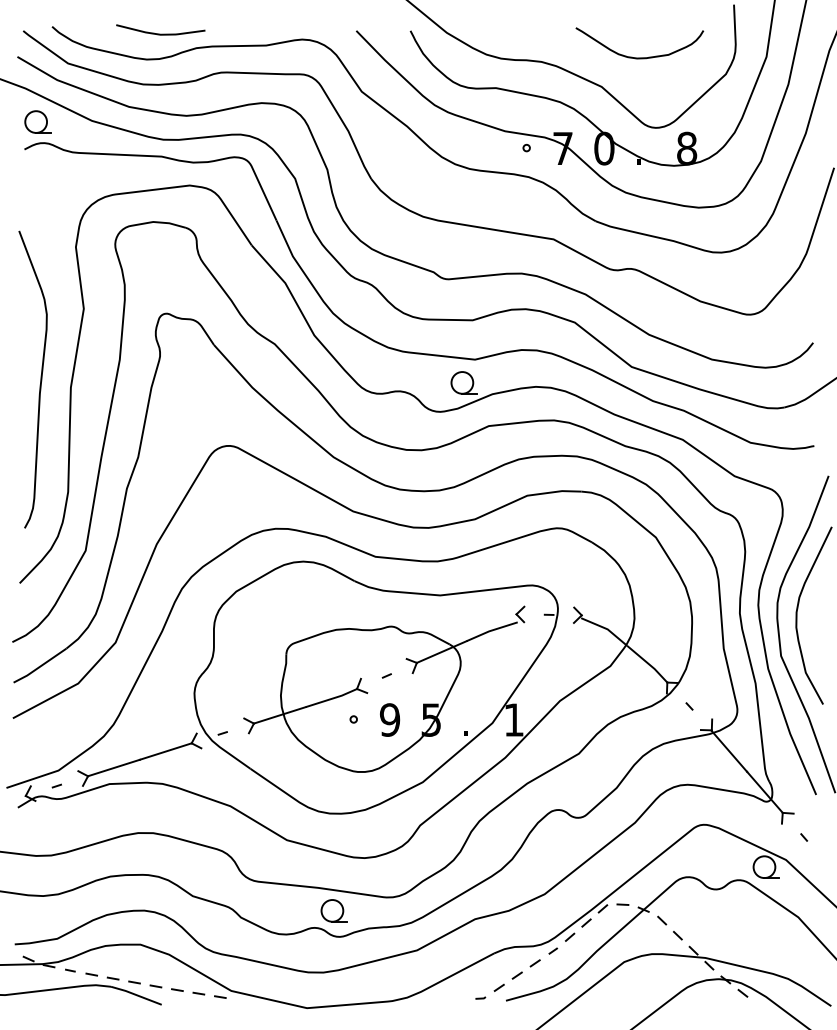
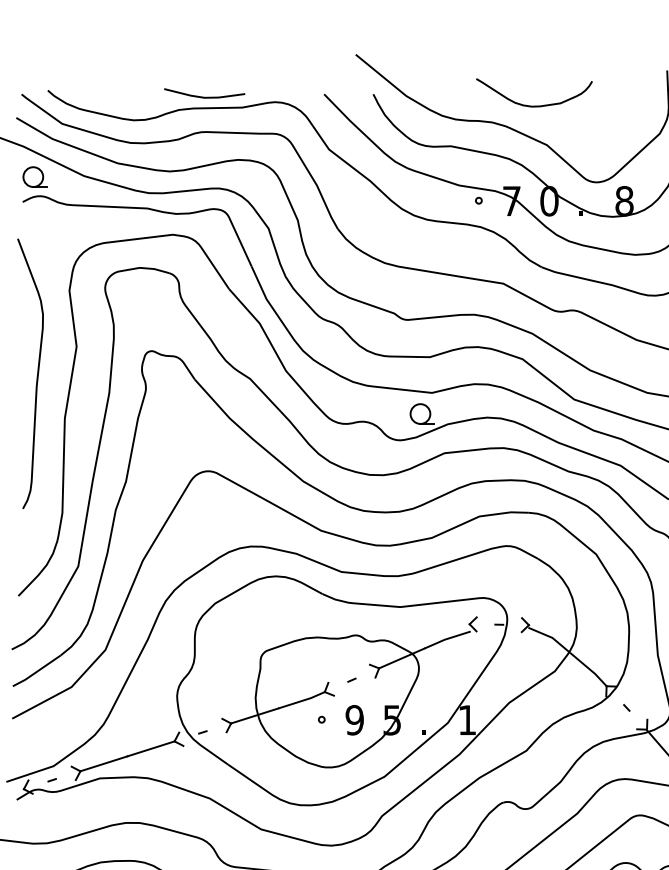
curve: (160, 33) -> (204, 96), moved
curve: (639, 57) -> (534, 105), moved
curve: (40, 379) -> (37, 373), moved

